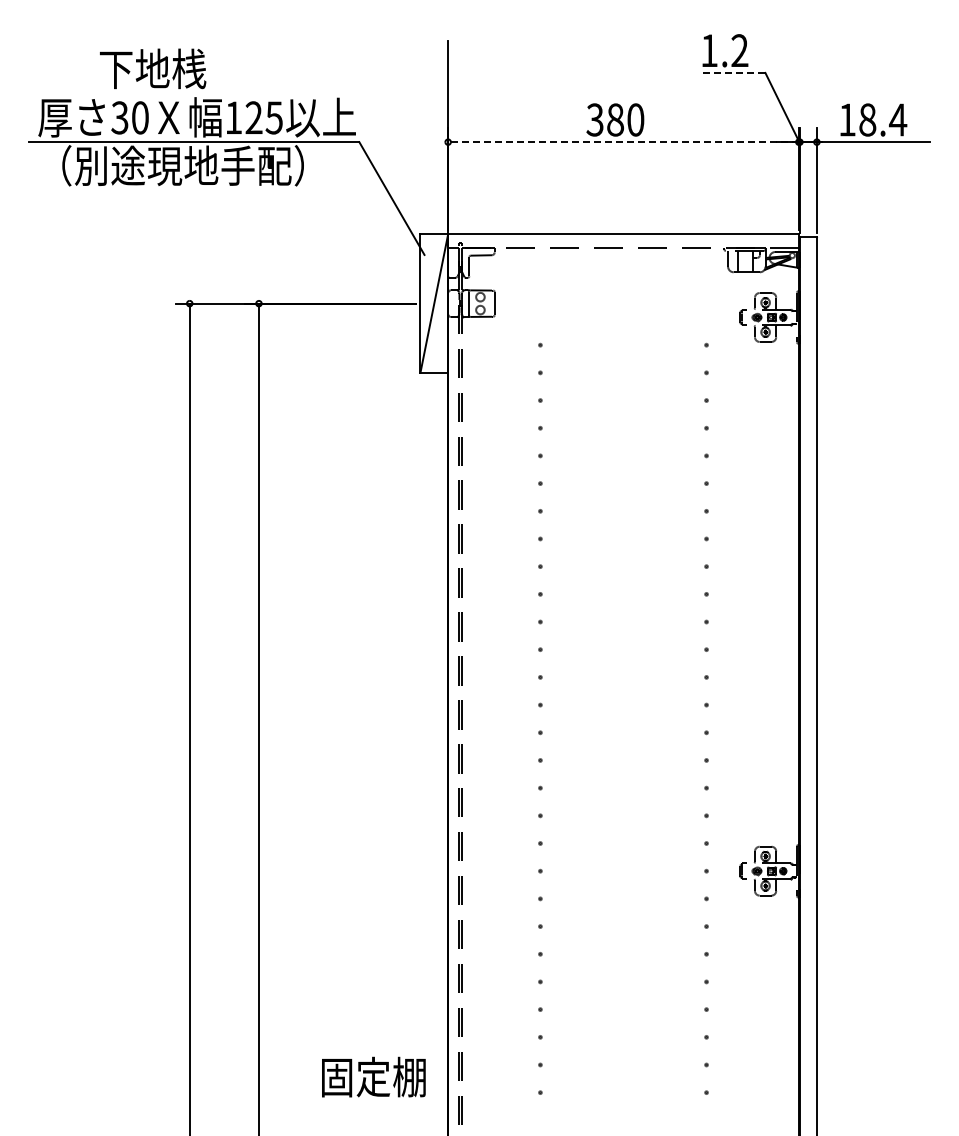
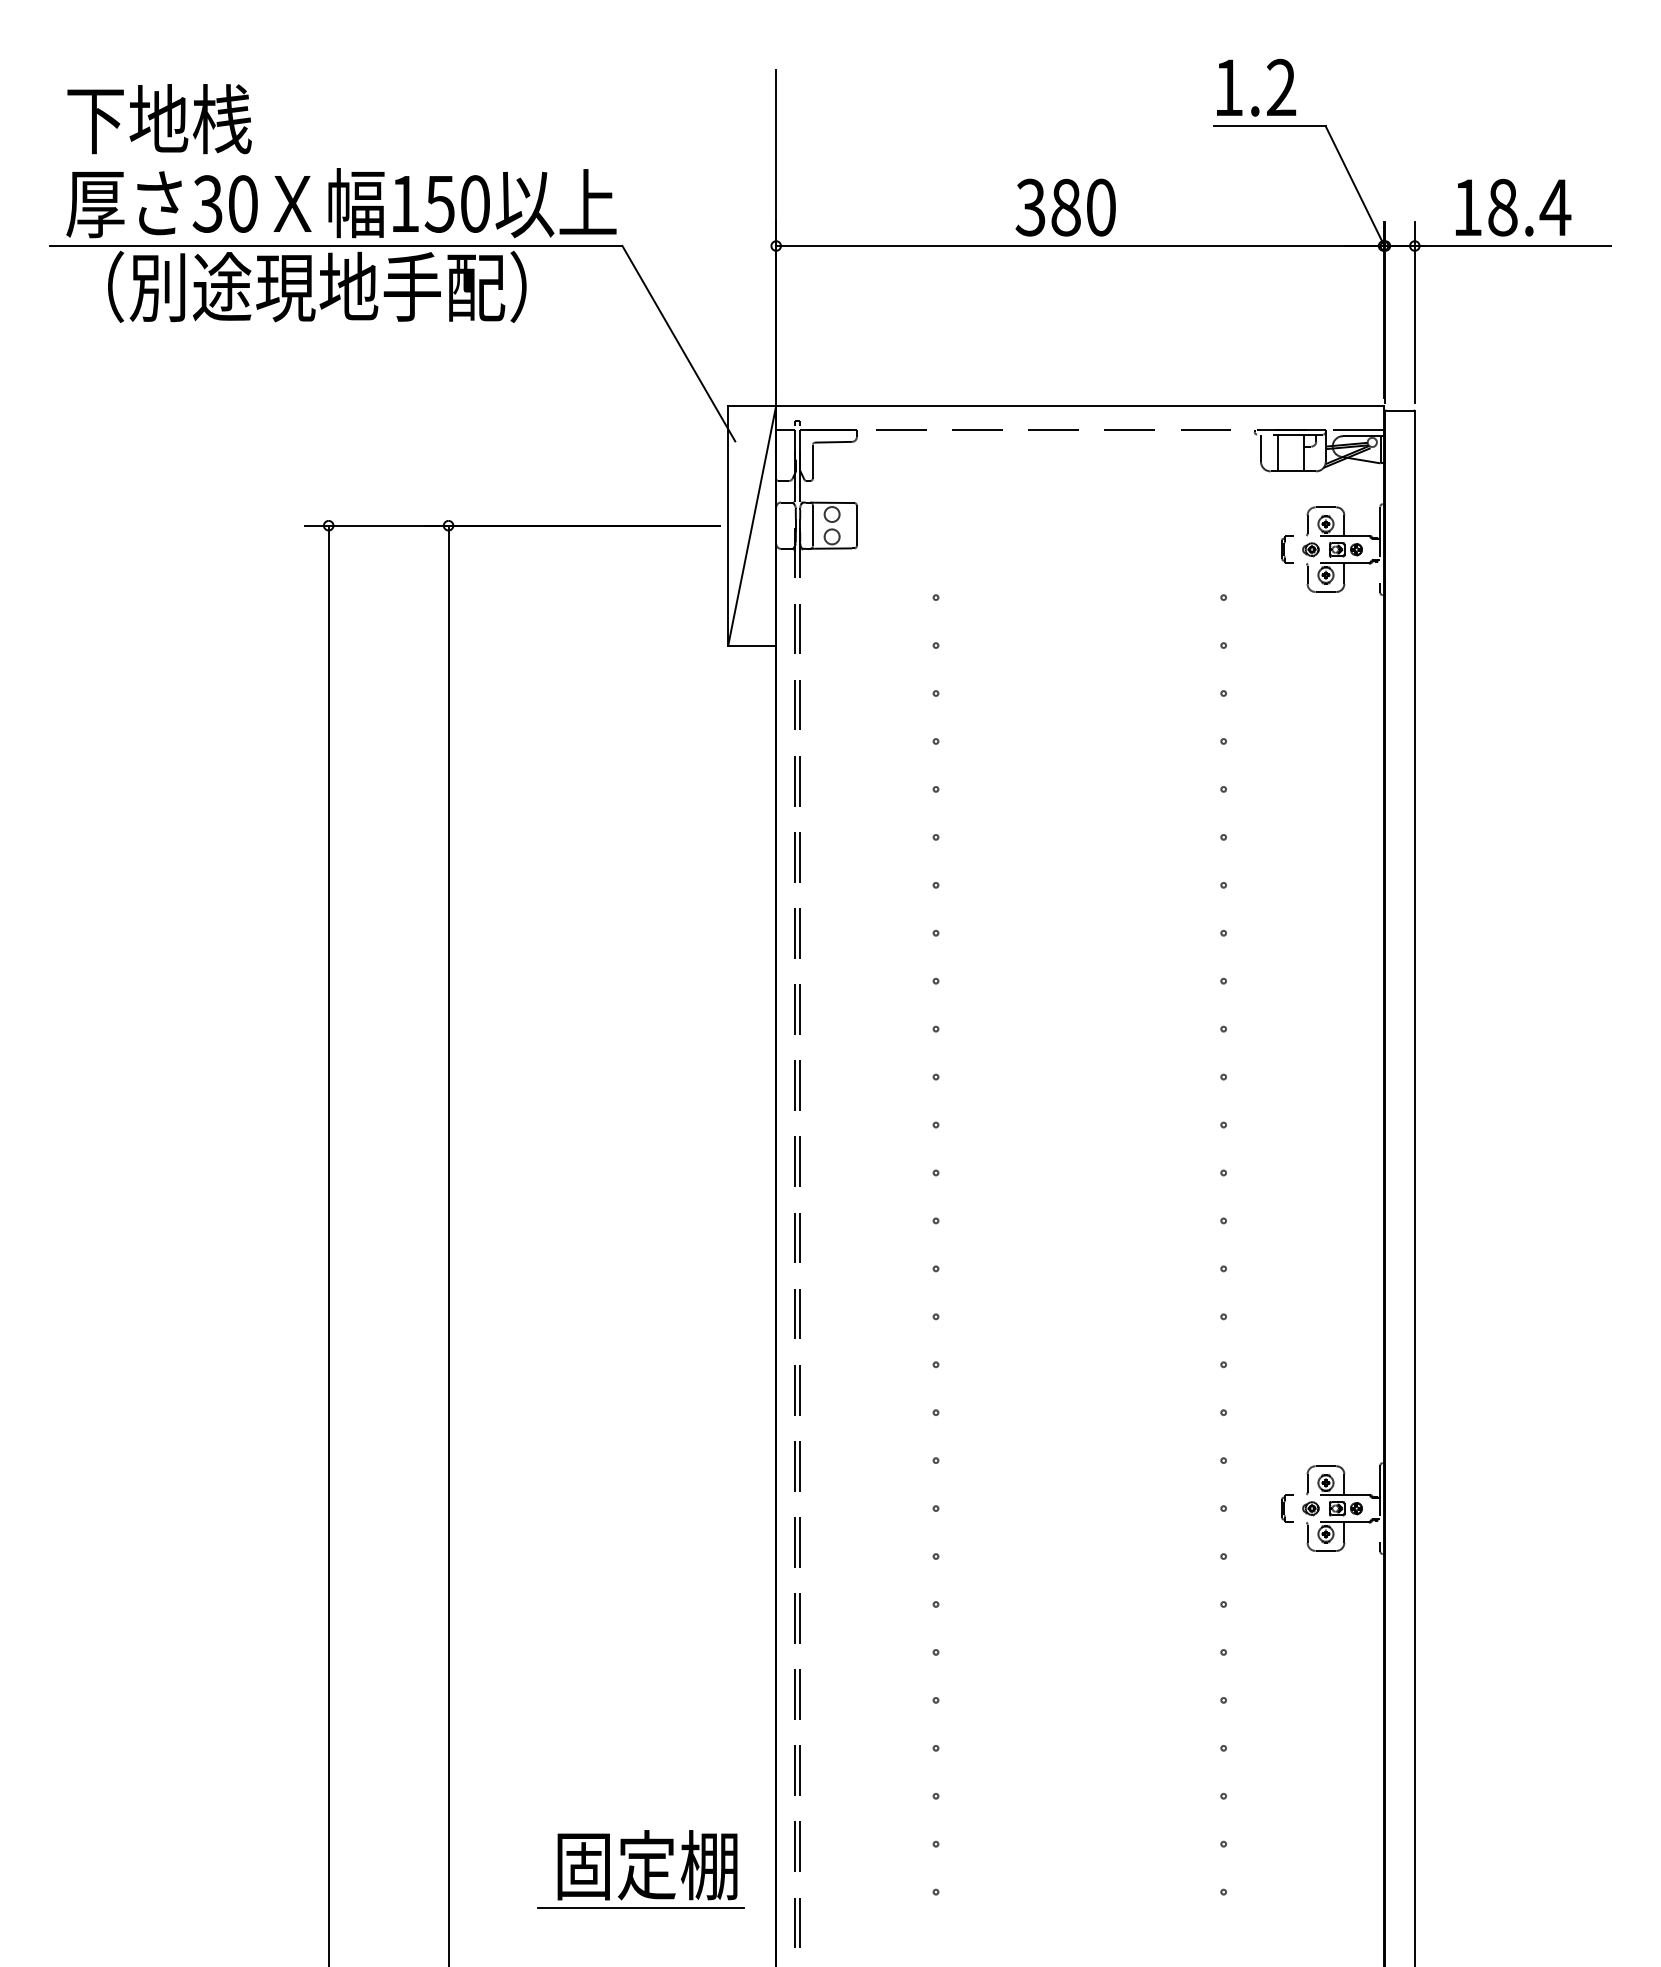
text: (153, 68) -> (160, 118), moved
line: (732, 72) -> (1268, 125), dashed -> solid
text: (263, 117) -> (456, 203), 125 -> 150
line: (622, 142) -> (1078, 246), dashed -> solid
line: (369, 1101) -> (640, 1907), added

